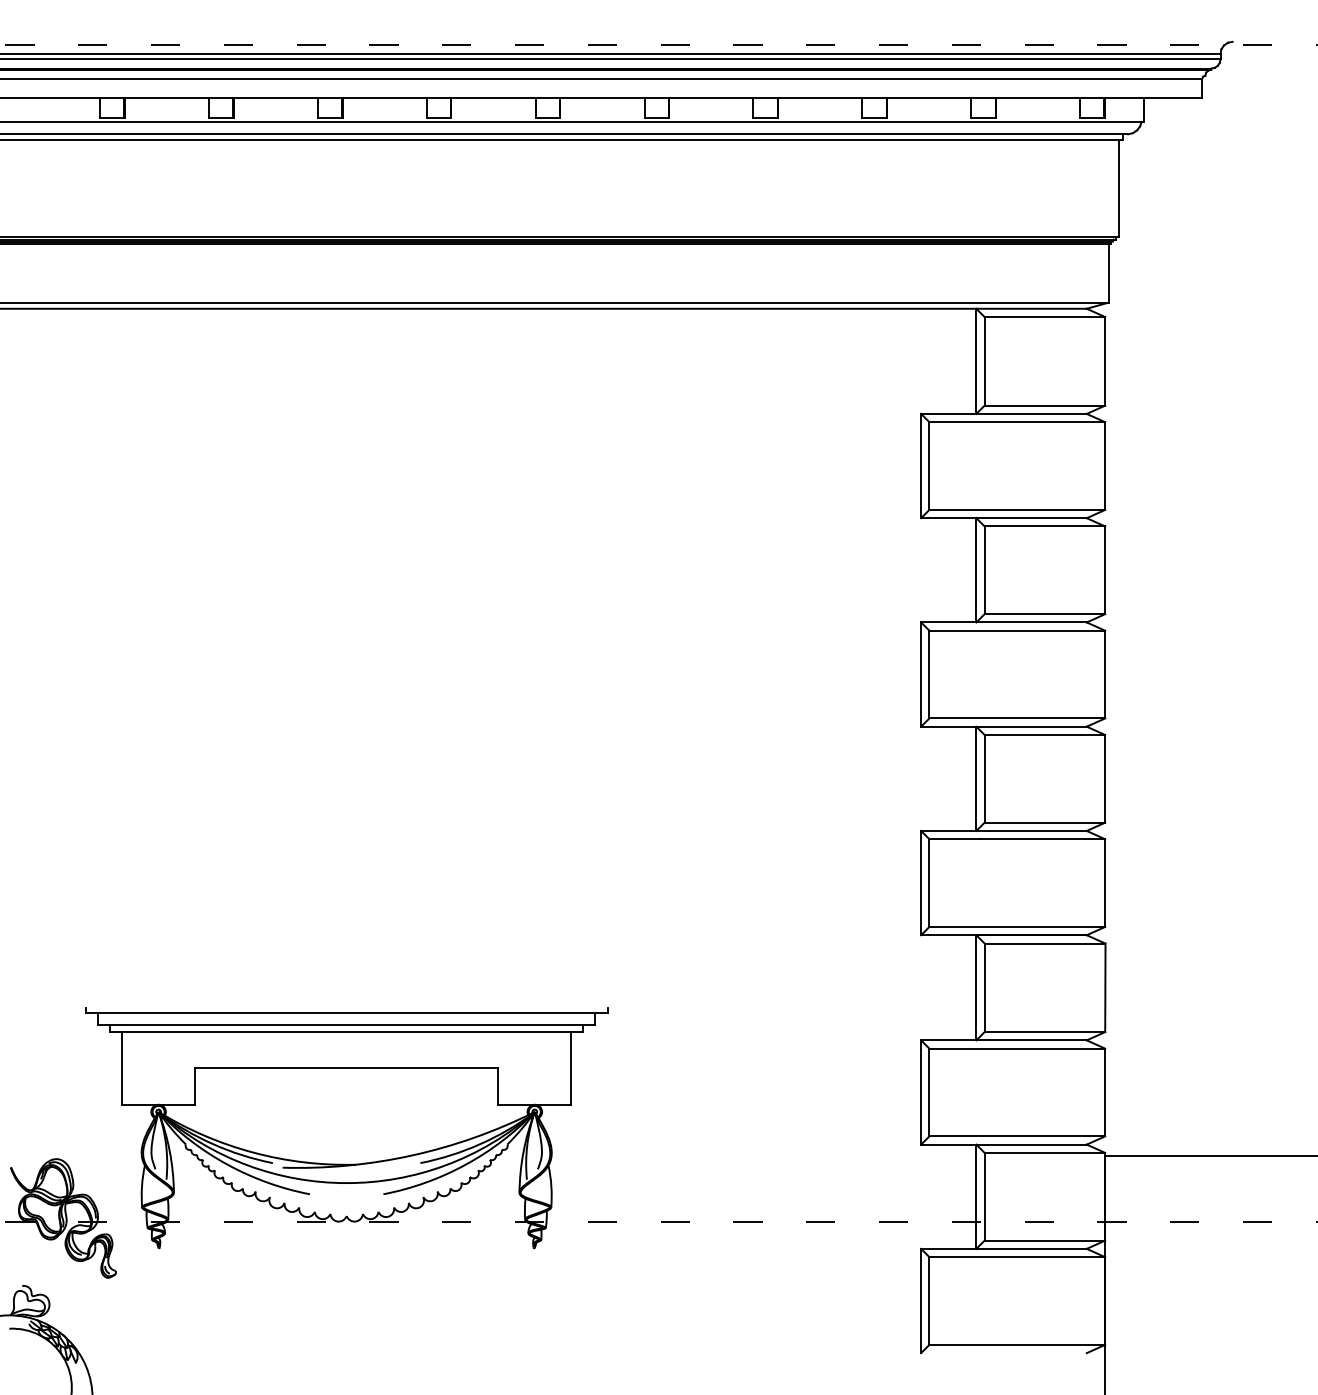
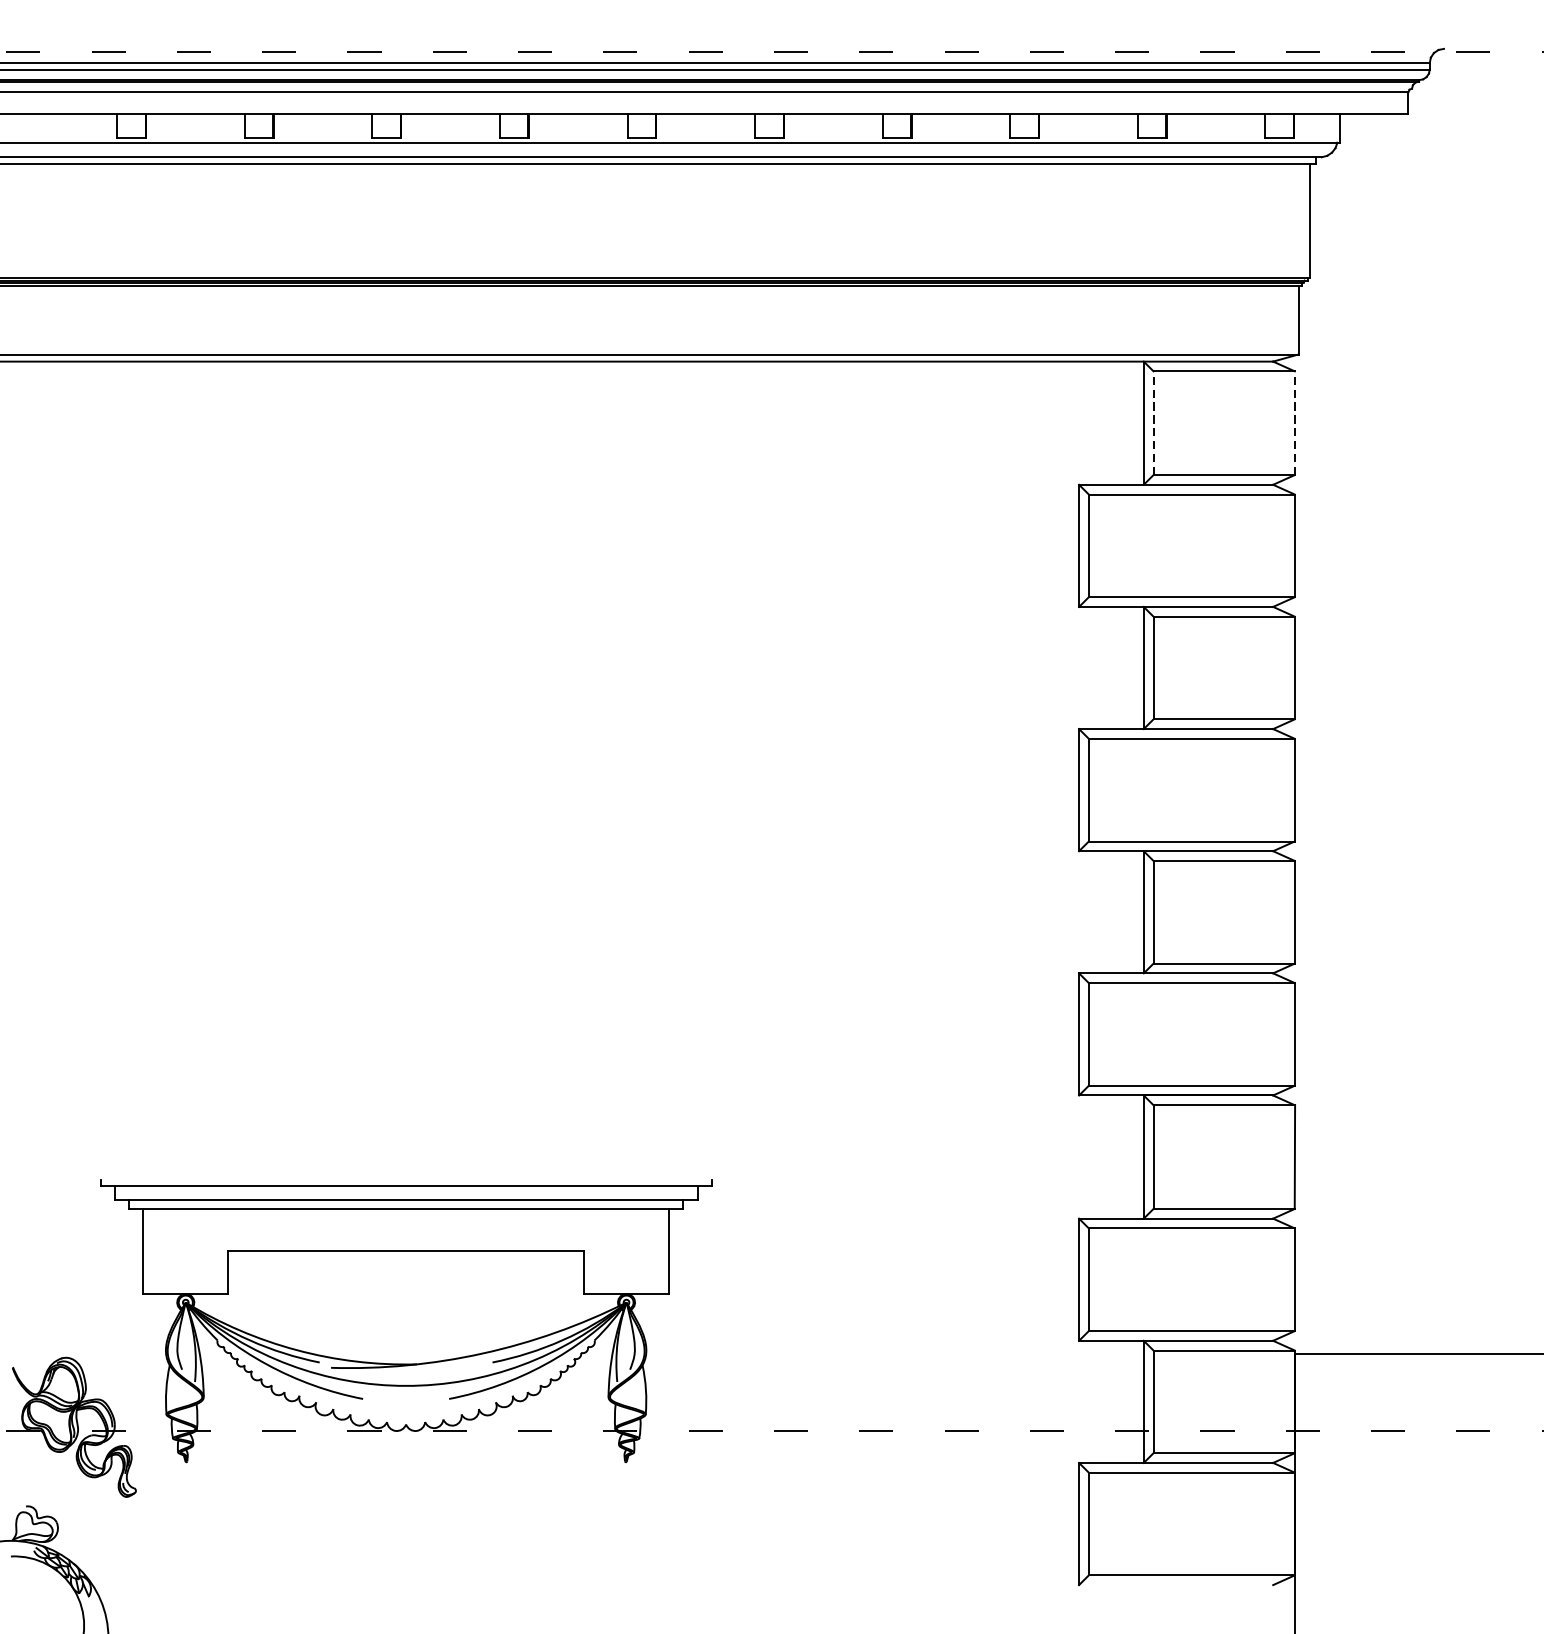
line: (984, 360) -> (1153, 422), solid -> dashed
line: (1105, 360) -> (1295, 422), solid -> dashed

